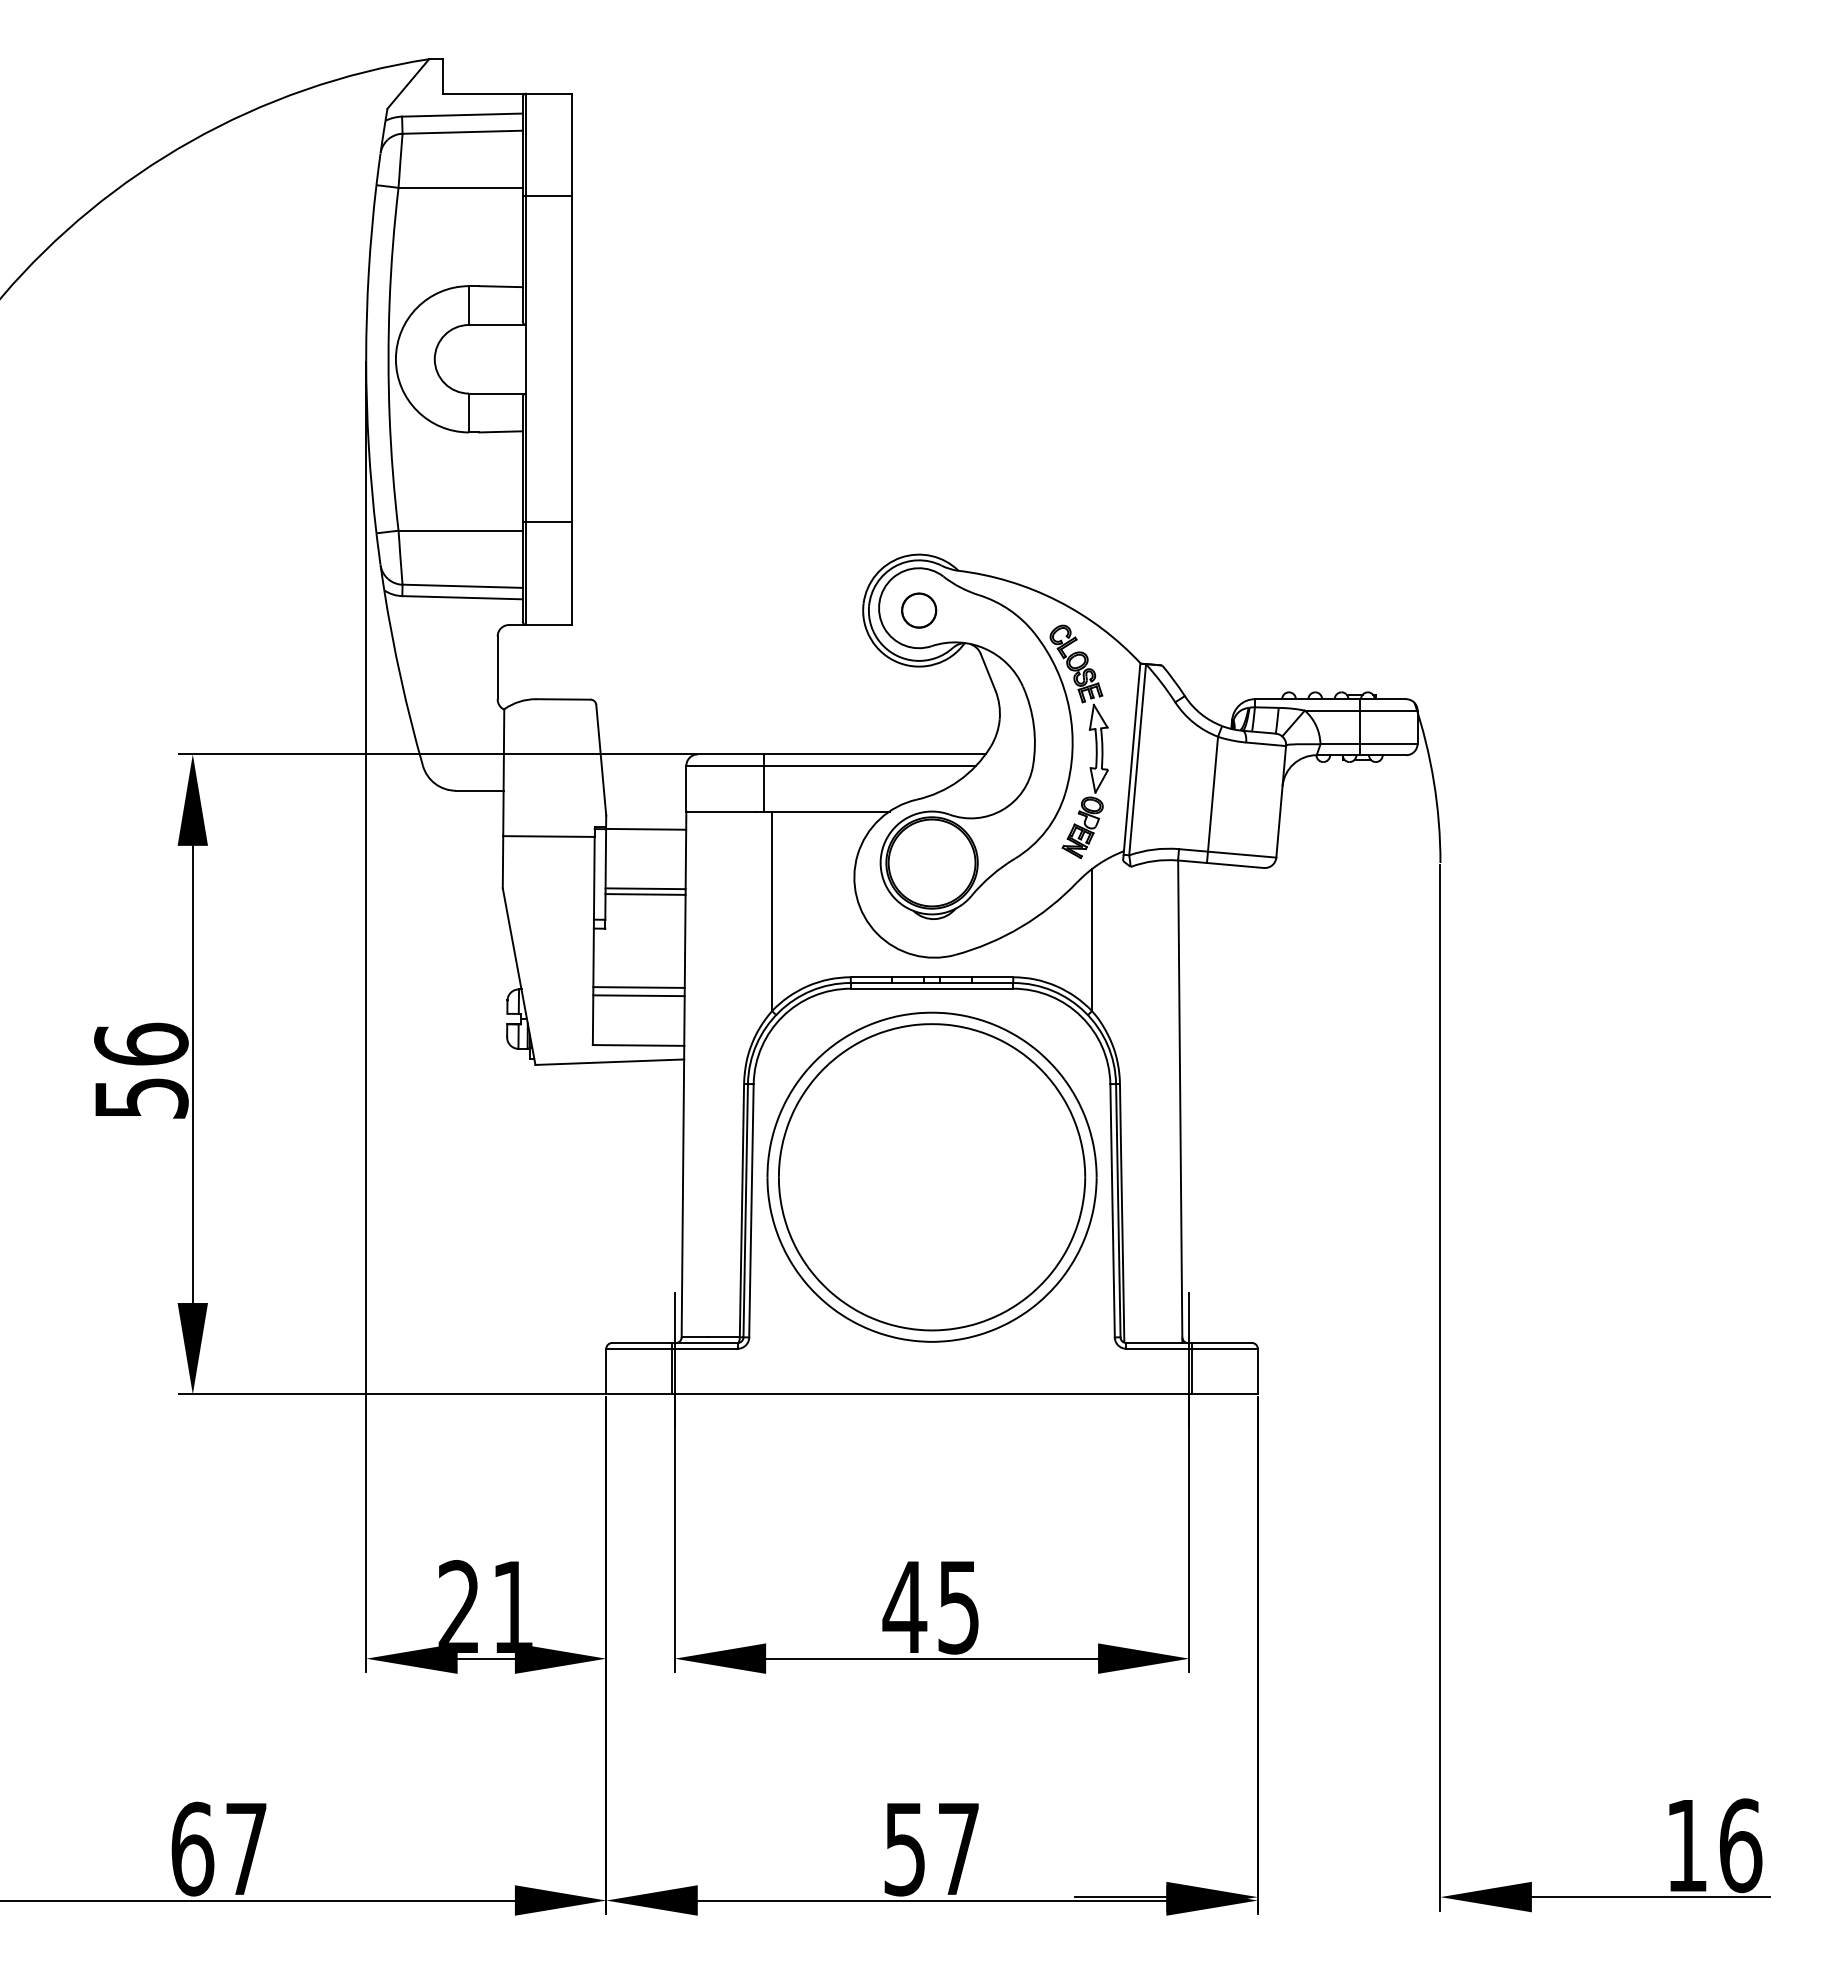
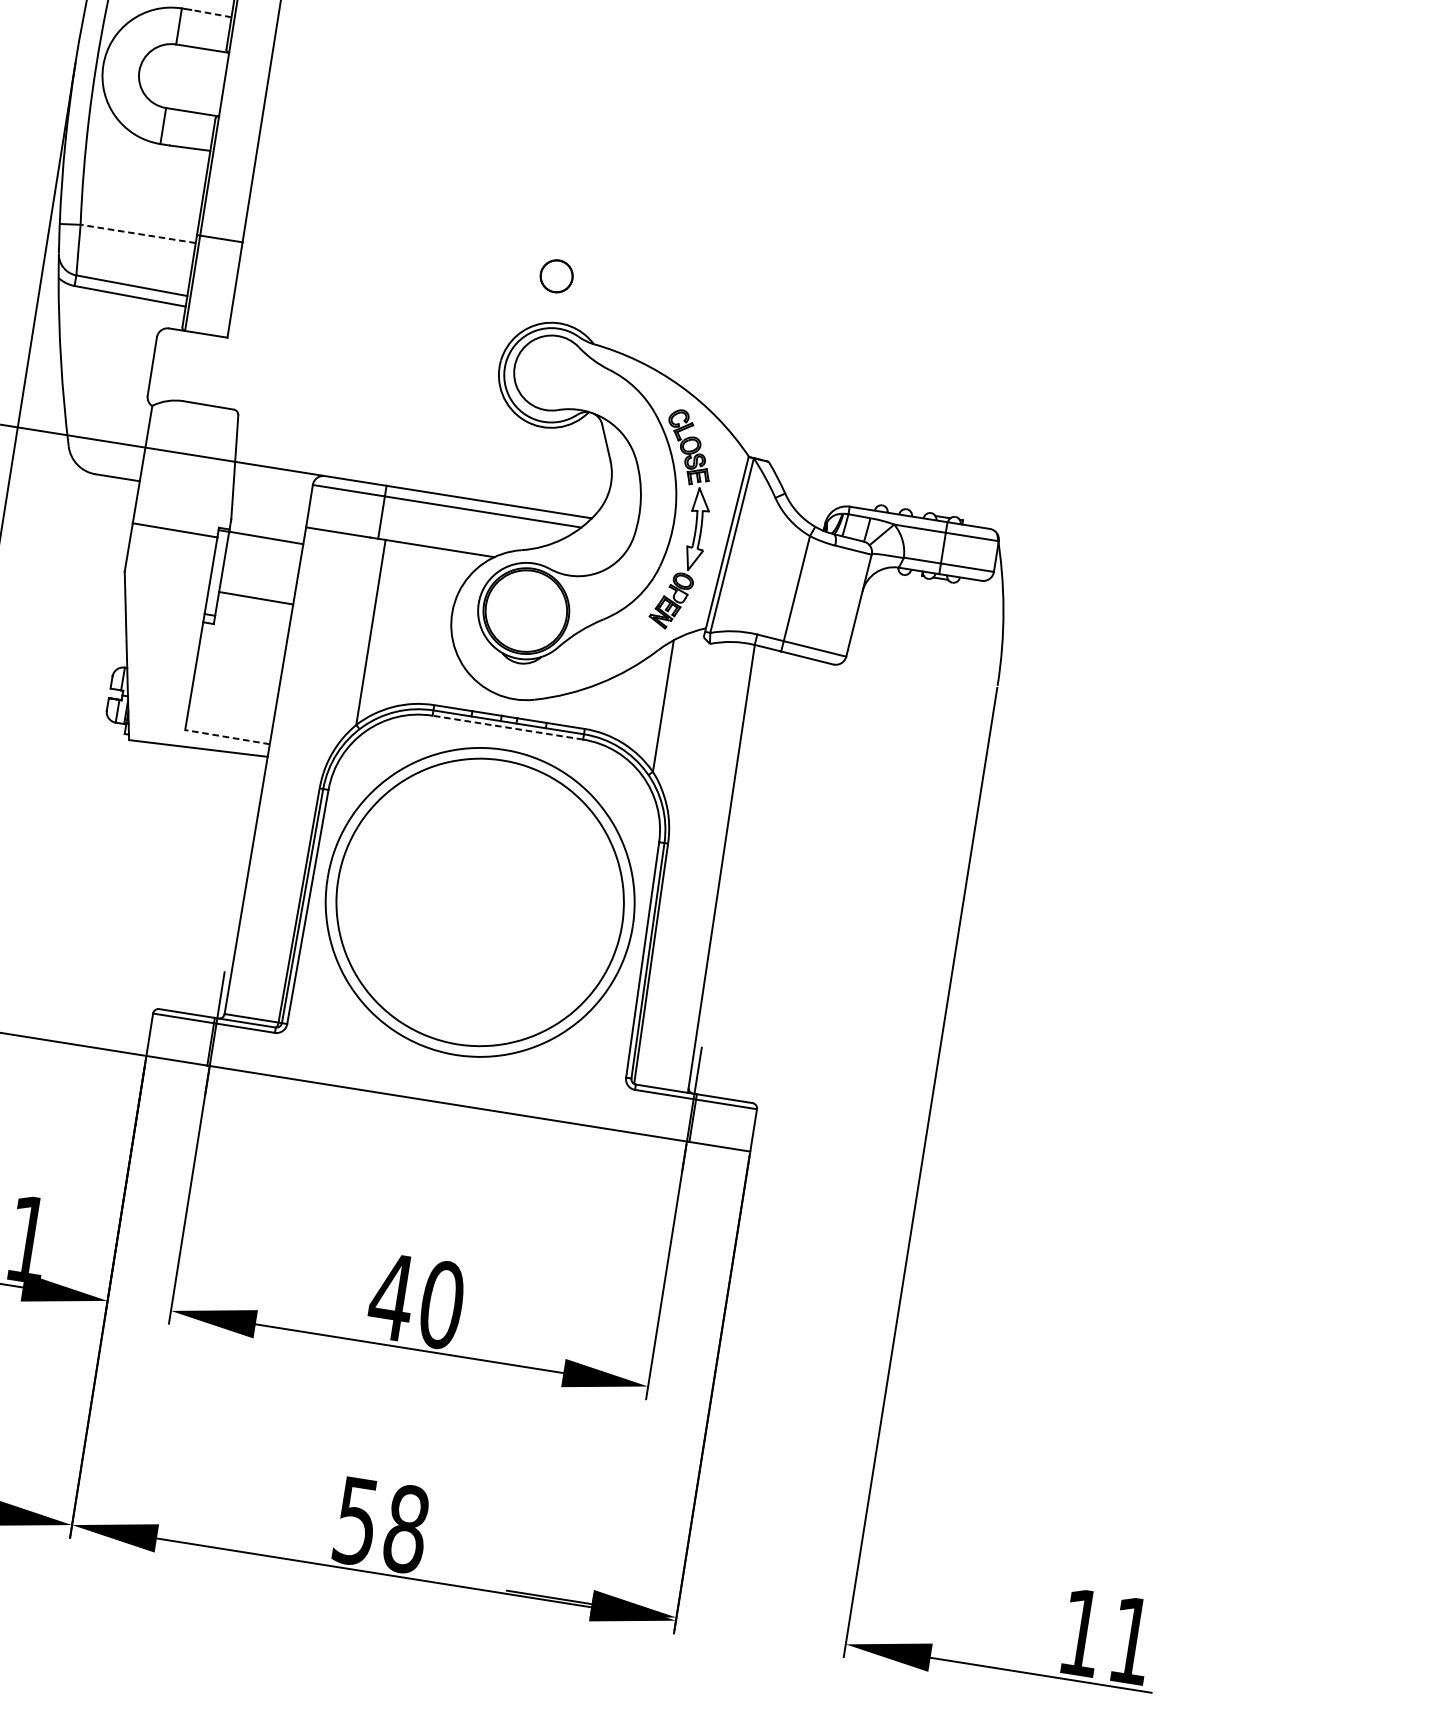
line: (500, 286) -> (210, 13), solid -> dashed
line: (460, 530) -> (138, 233), solid -> dashed
part: (919, 610) -> (557, 276), moved
line: (645, 888) -> (256, 592), removed
line: (638, 987) -> (235, 683), removed
line: (931, 988) -> (507, 727), solid -> dashed
line: (638, 995) -> (234, 690), removed
line: (638, 1045) -> (227, 737), solid -> dashed
text: (958, 1607) -> (441, 1305), 45 -> 40
text: (1741, 1845) -> (1132, 1640), 16 -> 11
text: (958, 1848) -> (406, 1528), 57 -> 58

